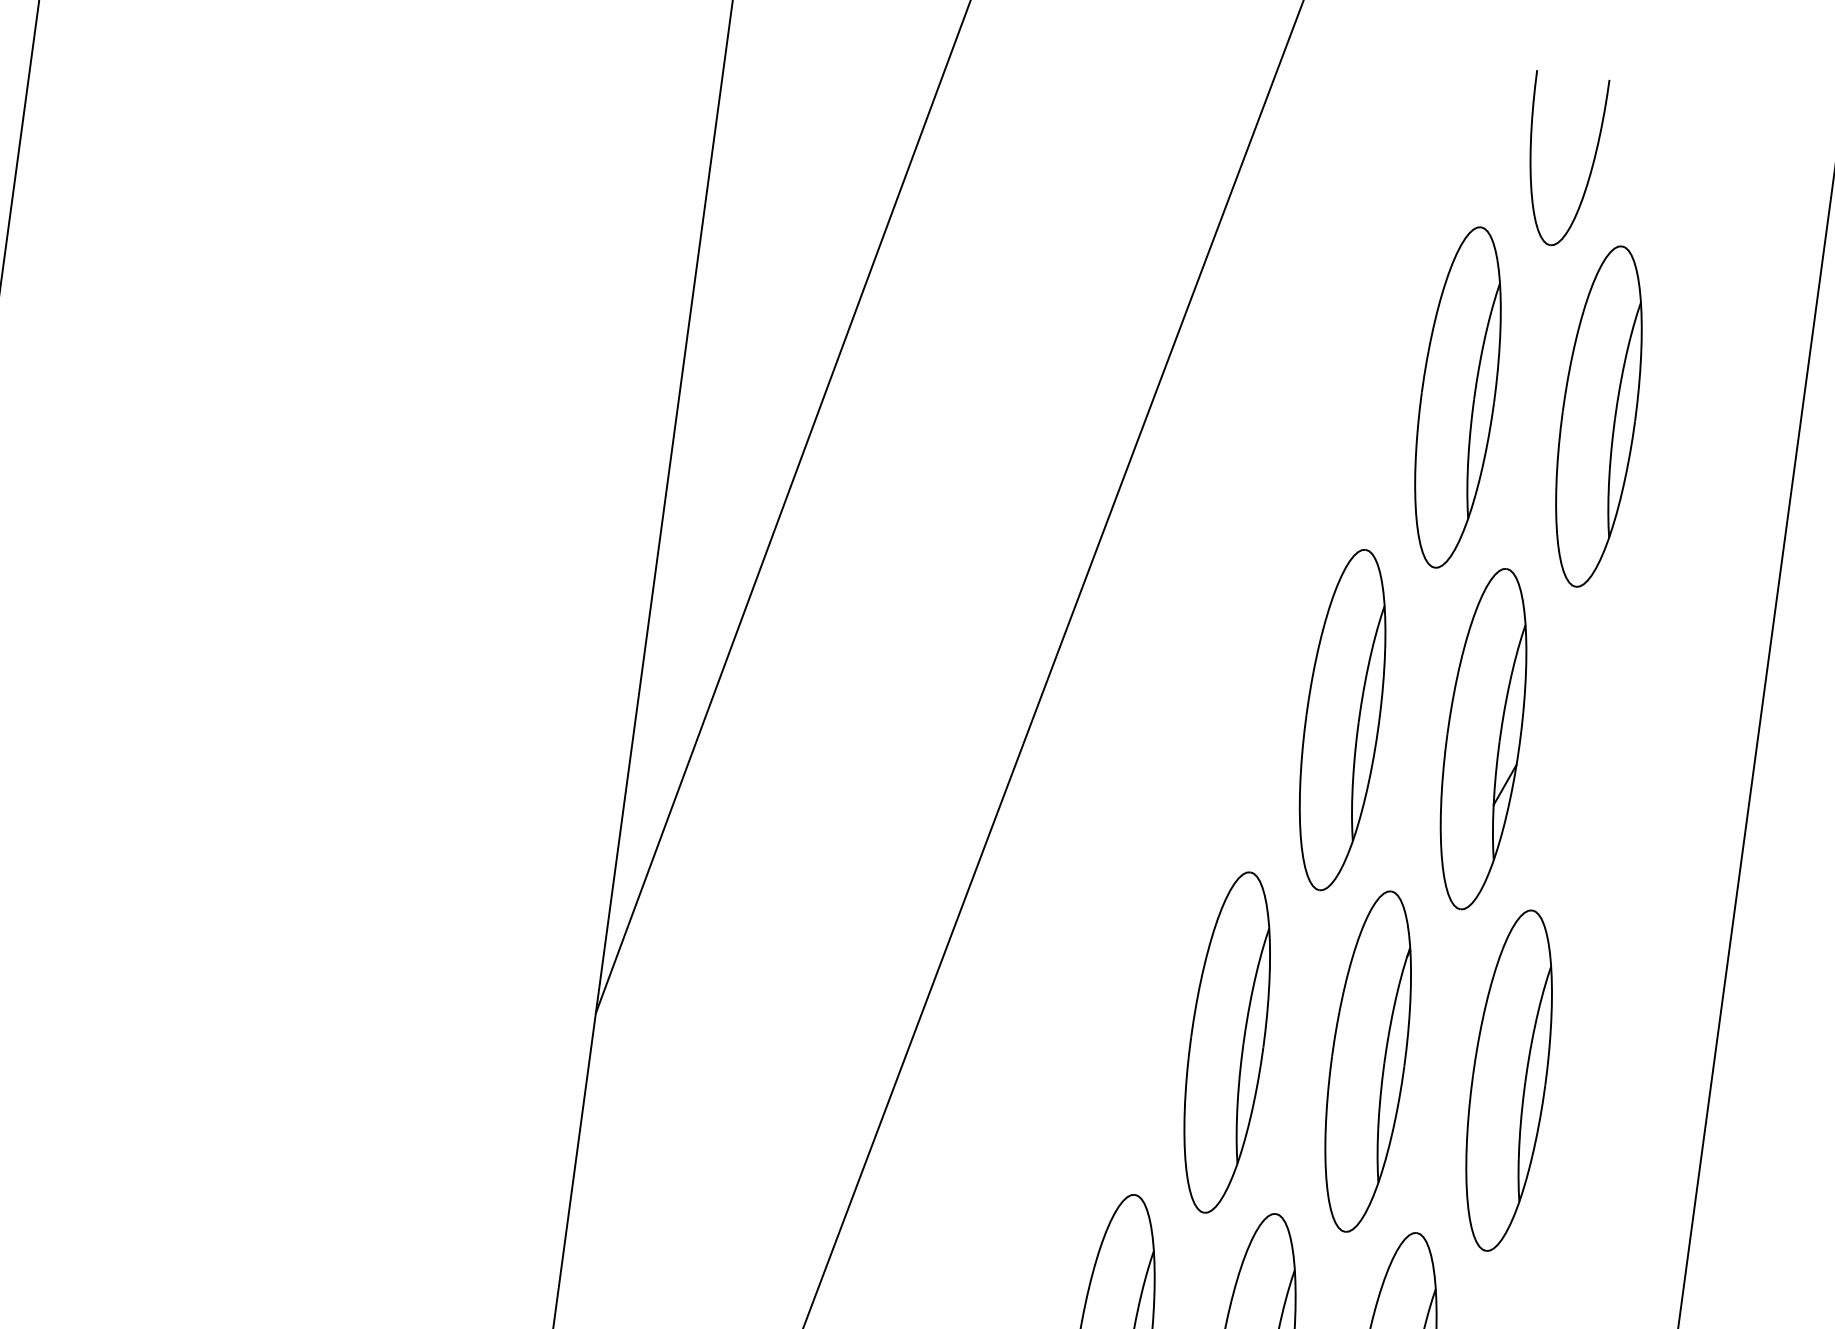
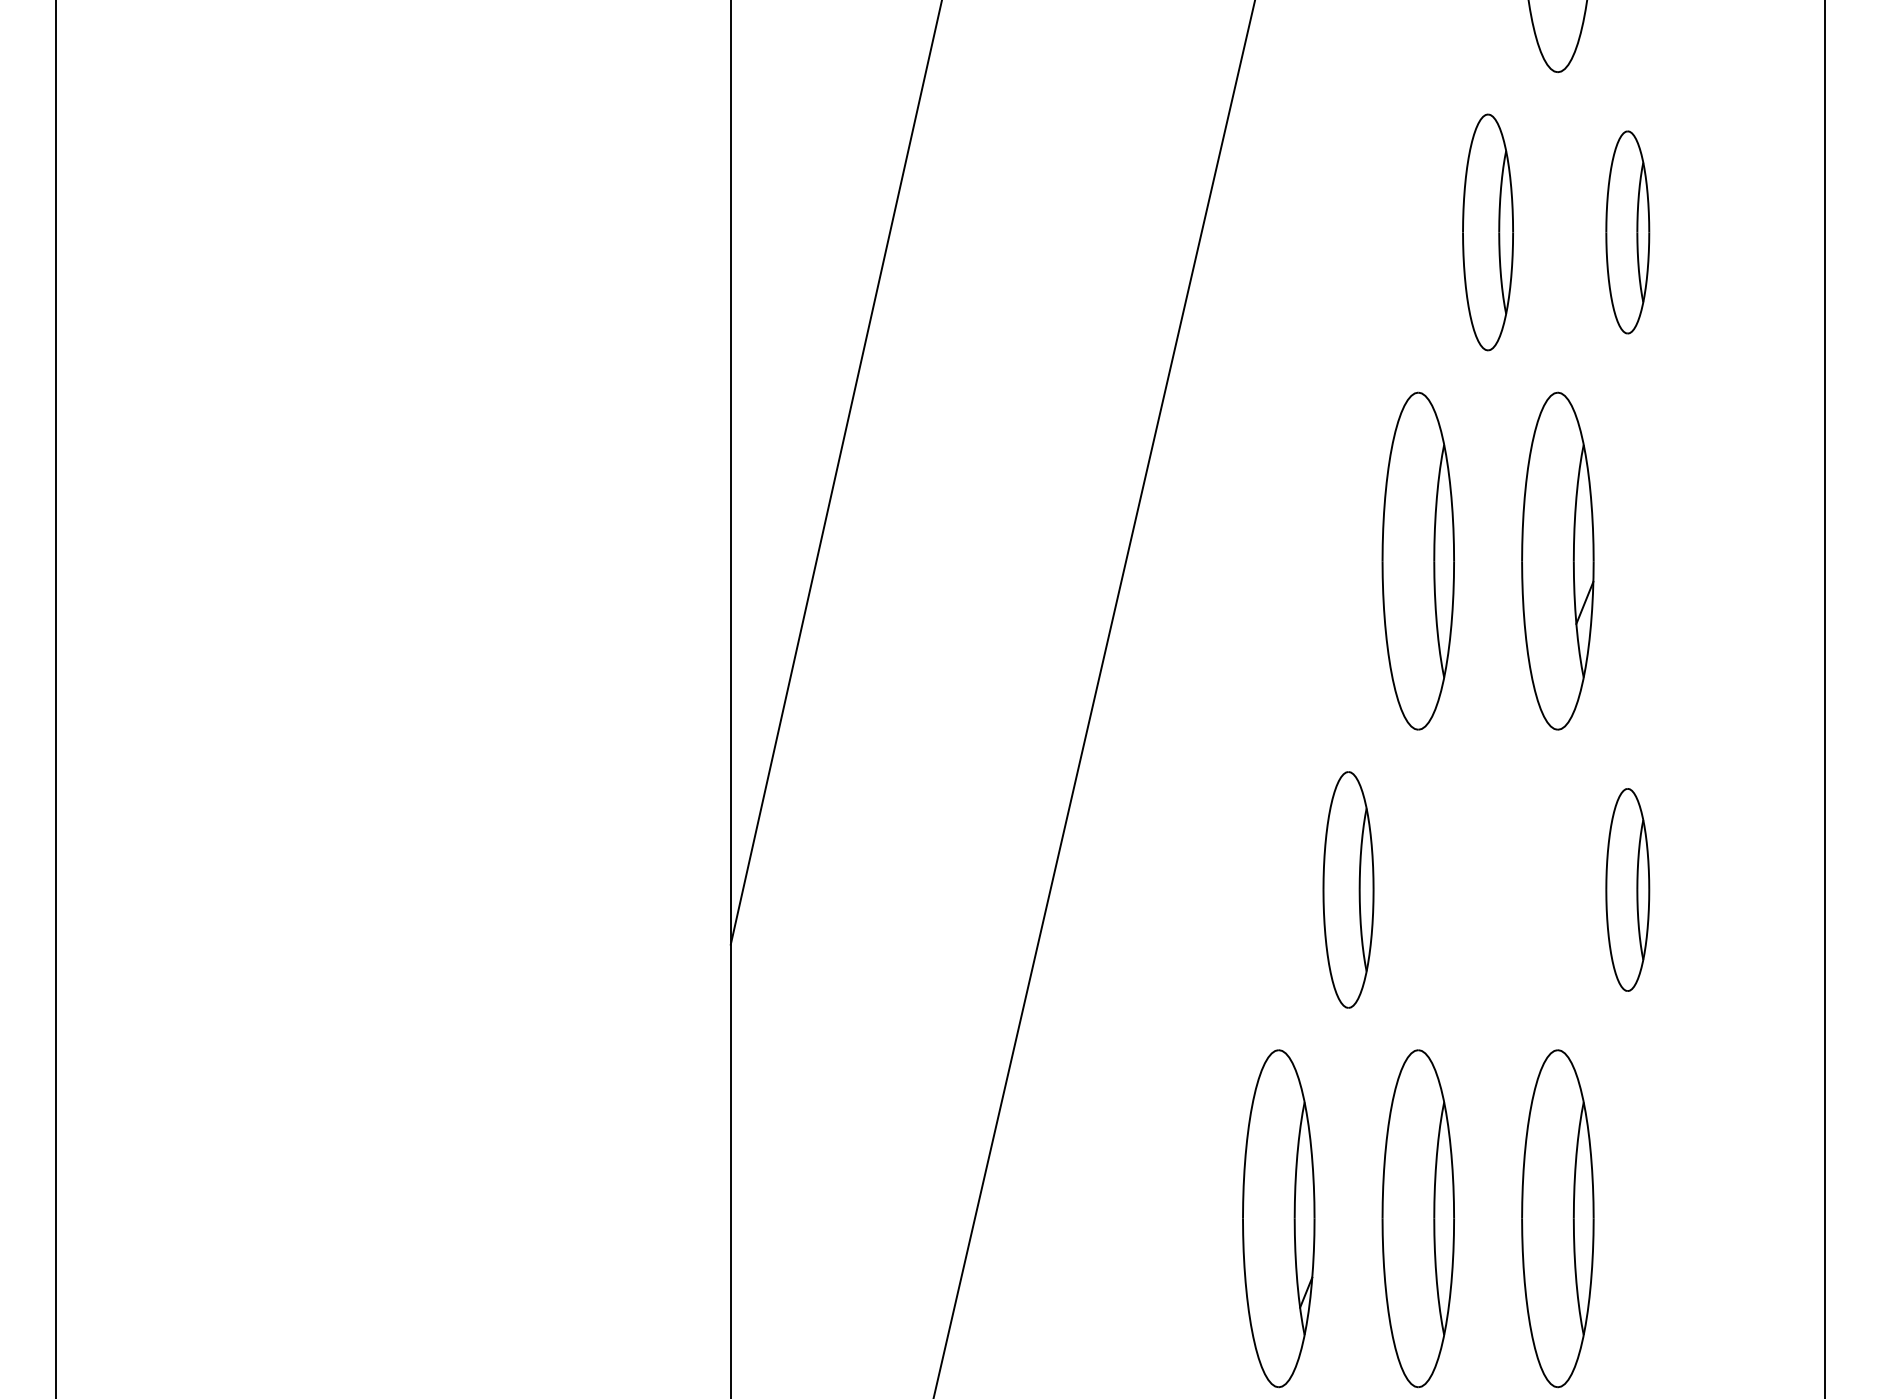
part: (1457, 397) -> (1487, 232), size x0.7
part: (1598, 416) -> (1627, 232), size x0.6
part: (1227, 1042) -> (1348, 889), size x0.7
part: (1367, 1061) -> (1487, 889), removed
part: (1509, 1080) -> (1627, 889), size x0.6

